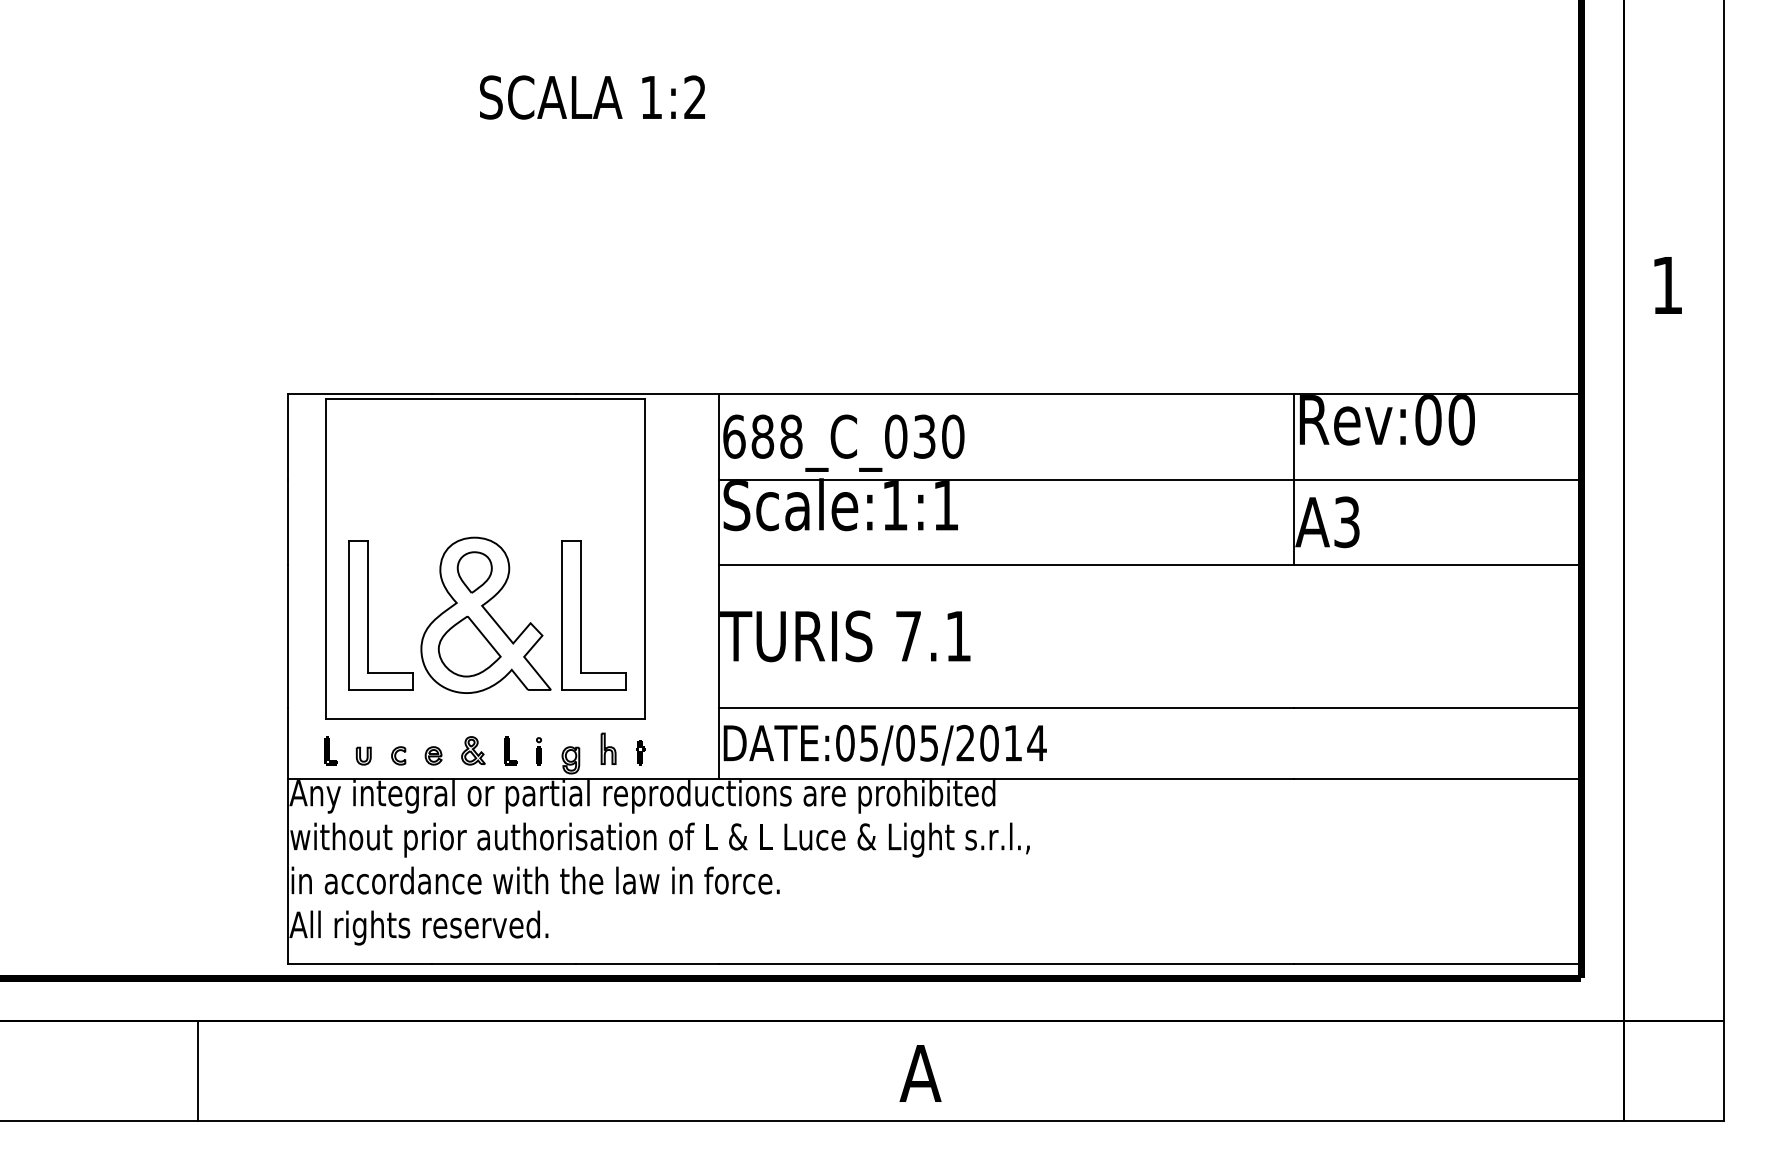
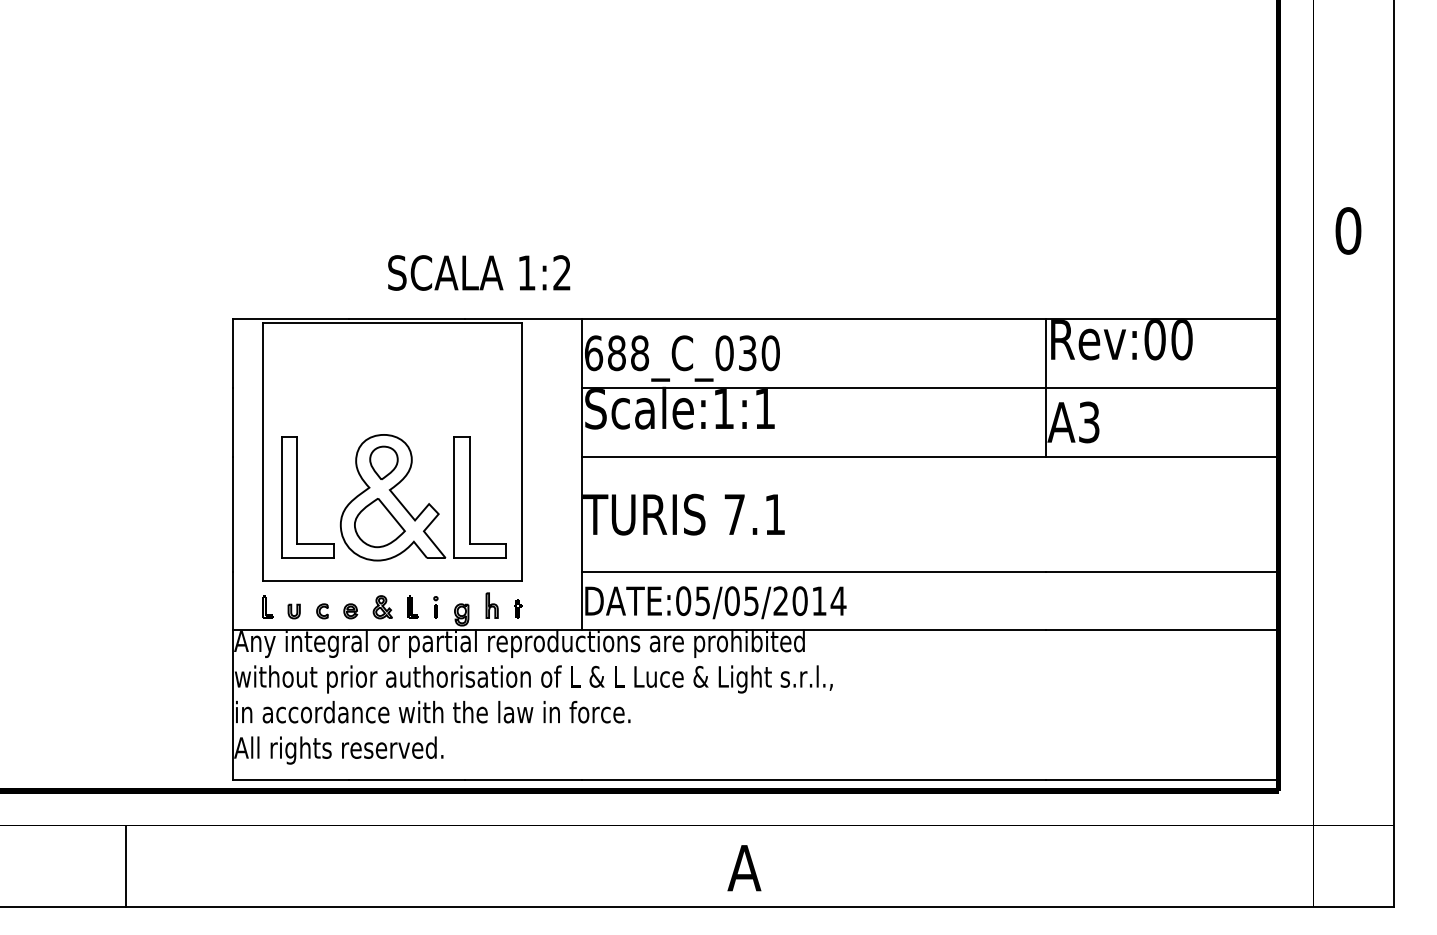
text: (592, 96) -> (479, 272), moved
text: (1667, 284) -> (1348, 230), 1 -> 0
line: (198, 1071) -> (126, 866), moved

